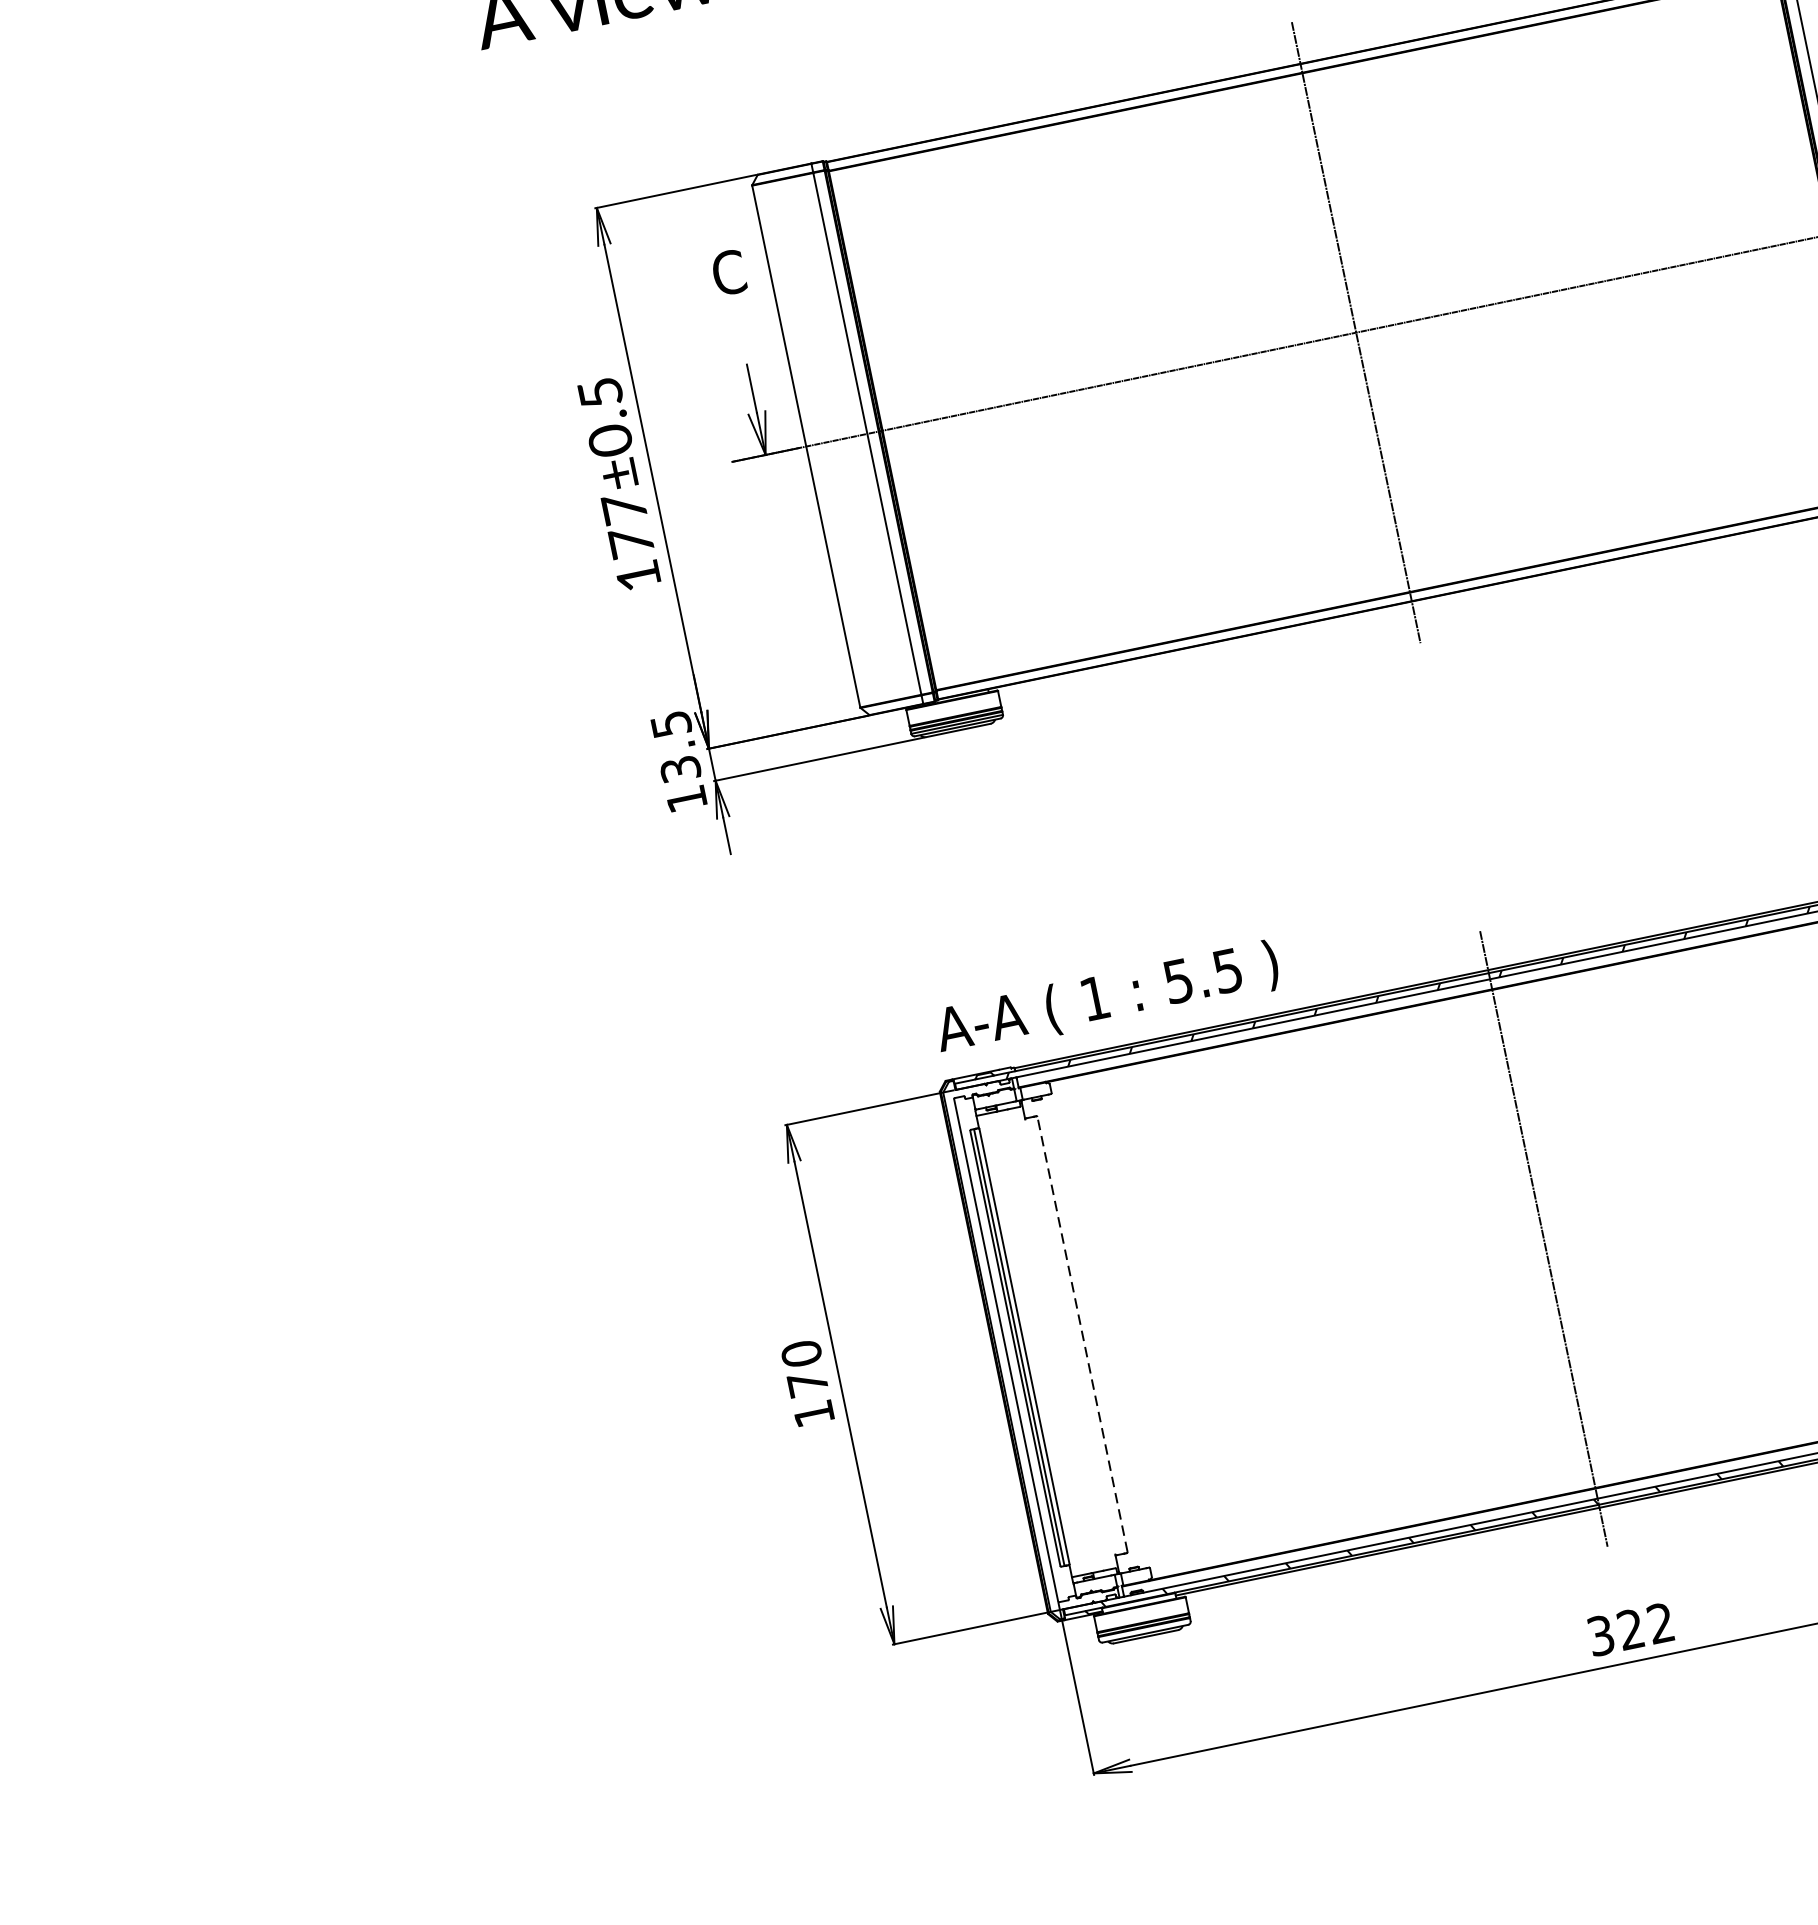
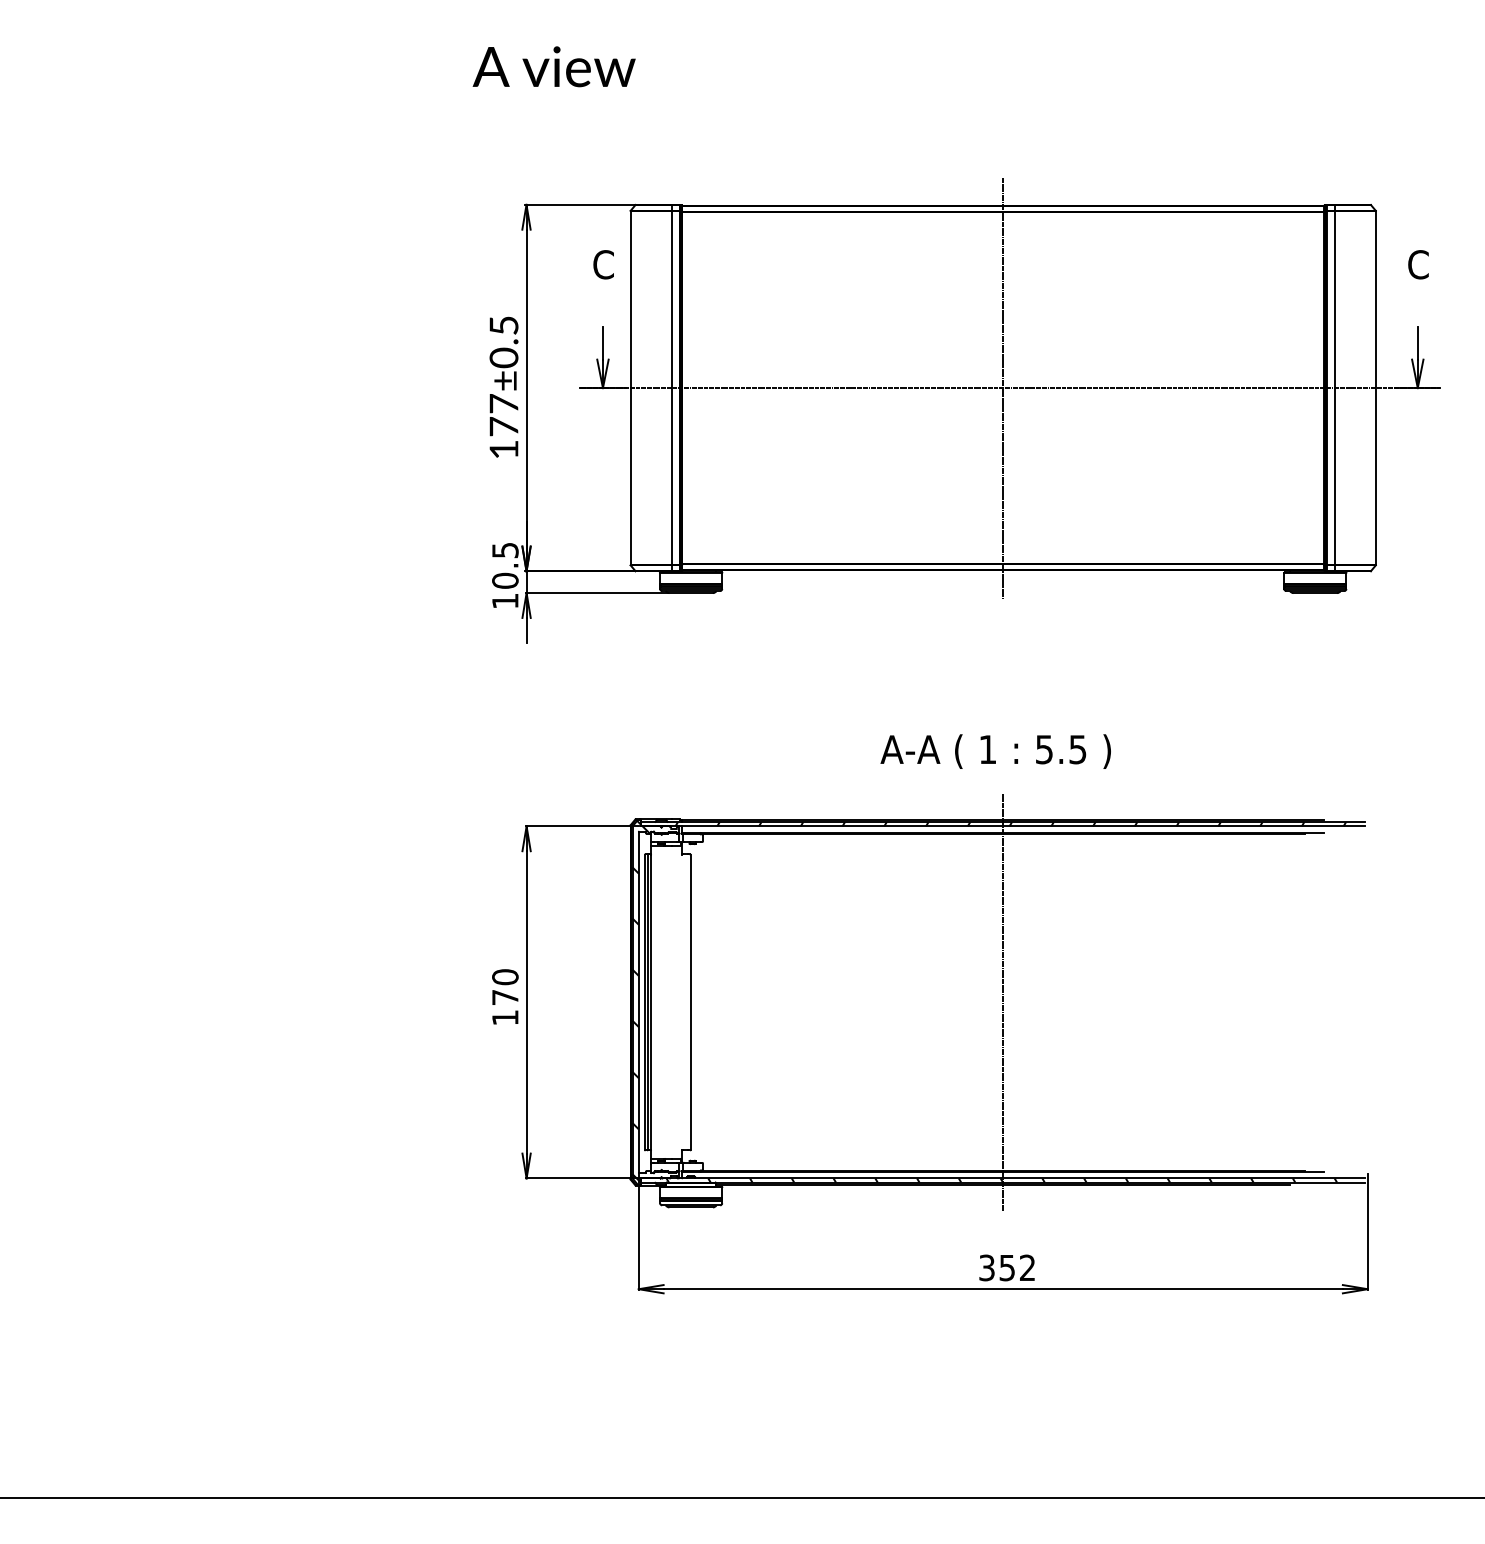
text: (680, 768) -> (505, 580), 13.5 -> 10.5
text: (1106, 998) -> (995, 751), moved
line: (1082, 1333) -> (690, 1001), dashed -> solid
hatch: (1008, 1348) -> (640, 1001), added
text: (1629, 1629) -> (1006, 1267), 322 -> 352

